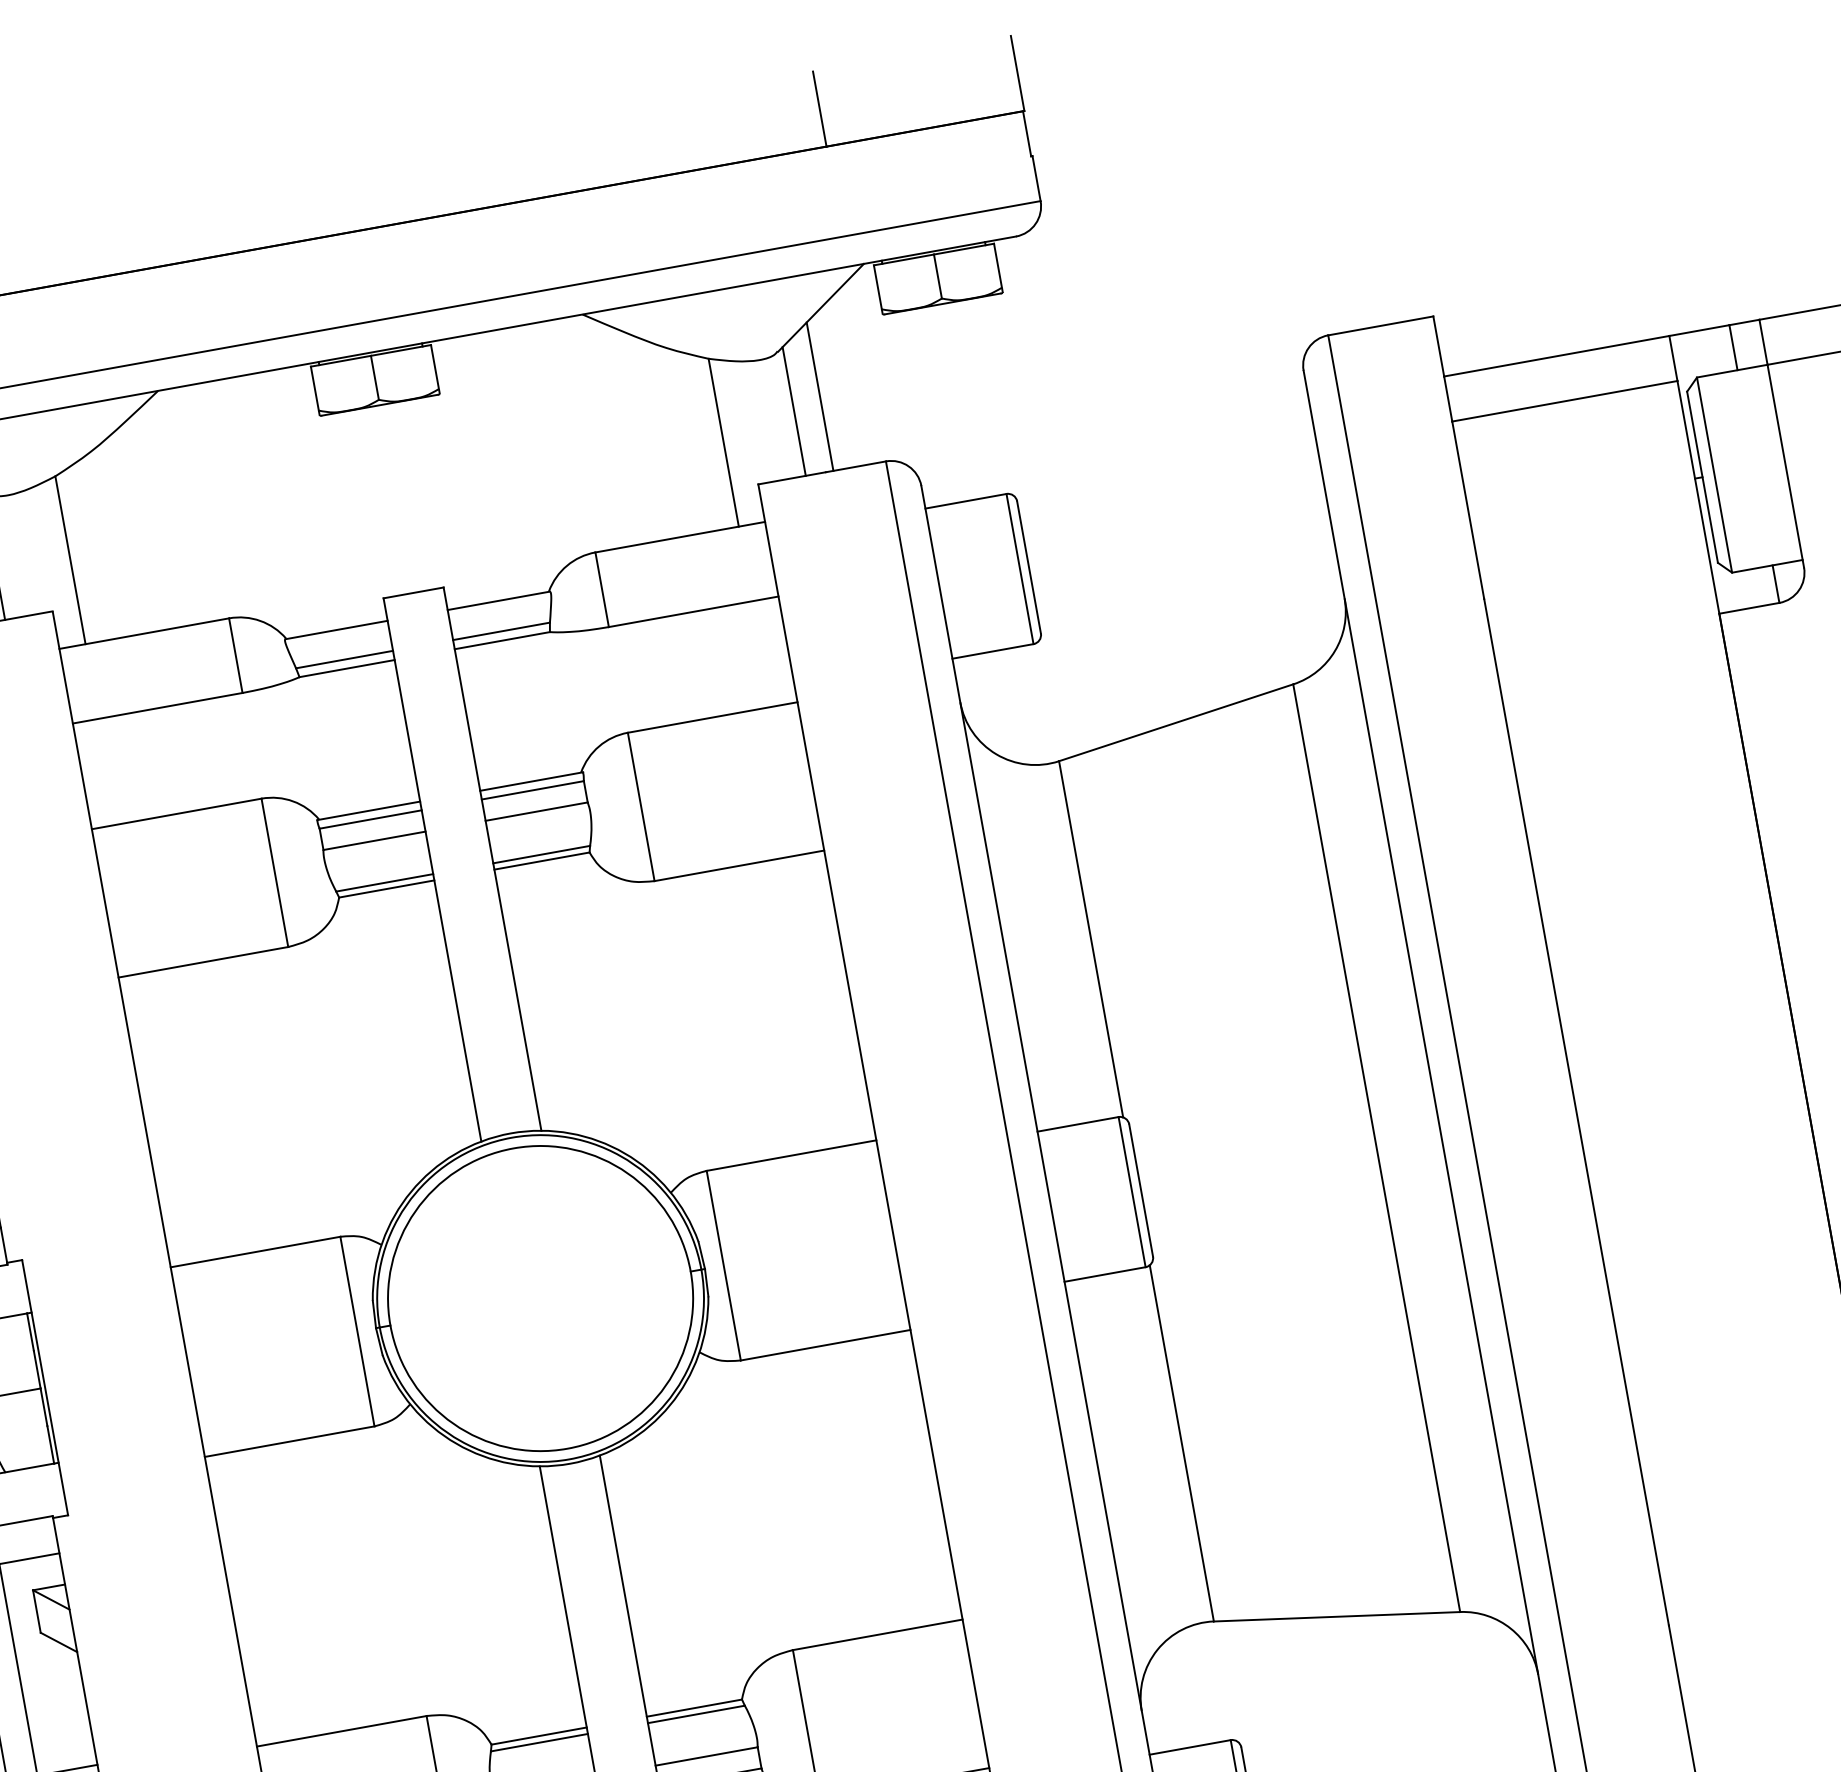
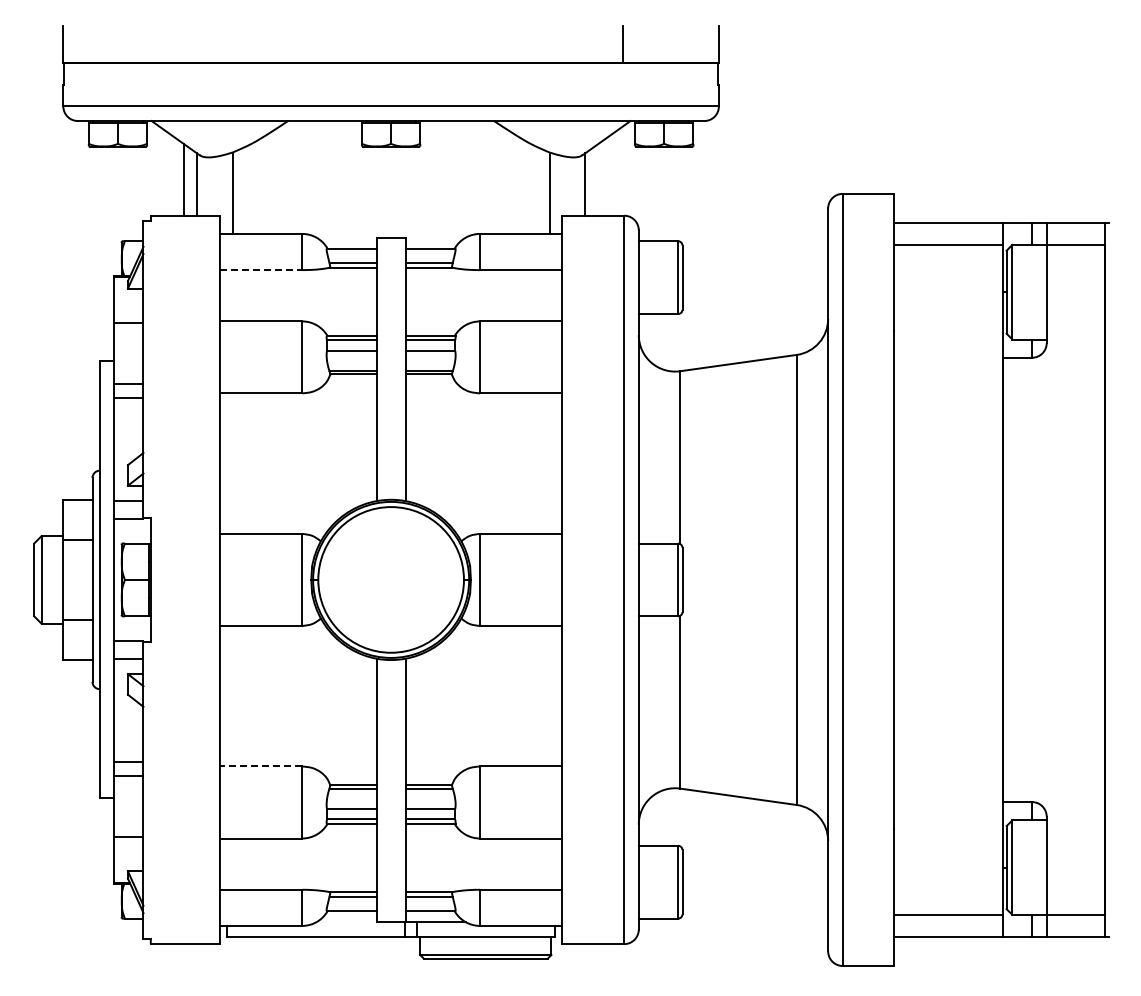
line: (819, 396) -> (598, 179), removed
line: (158, 708) -> (261, 270), solid -> dashed
line: (340, 1731) -> (260, 766), solid -> dashed

